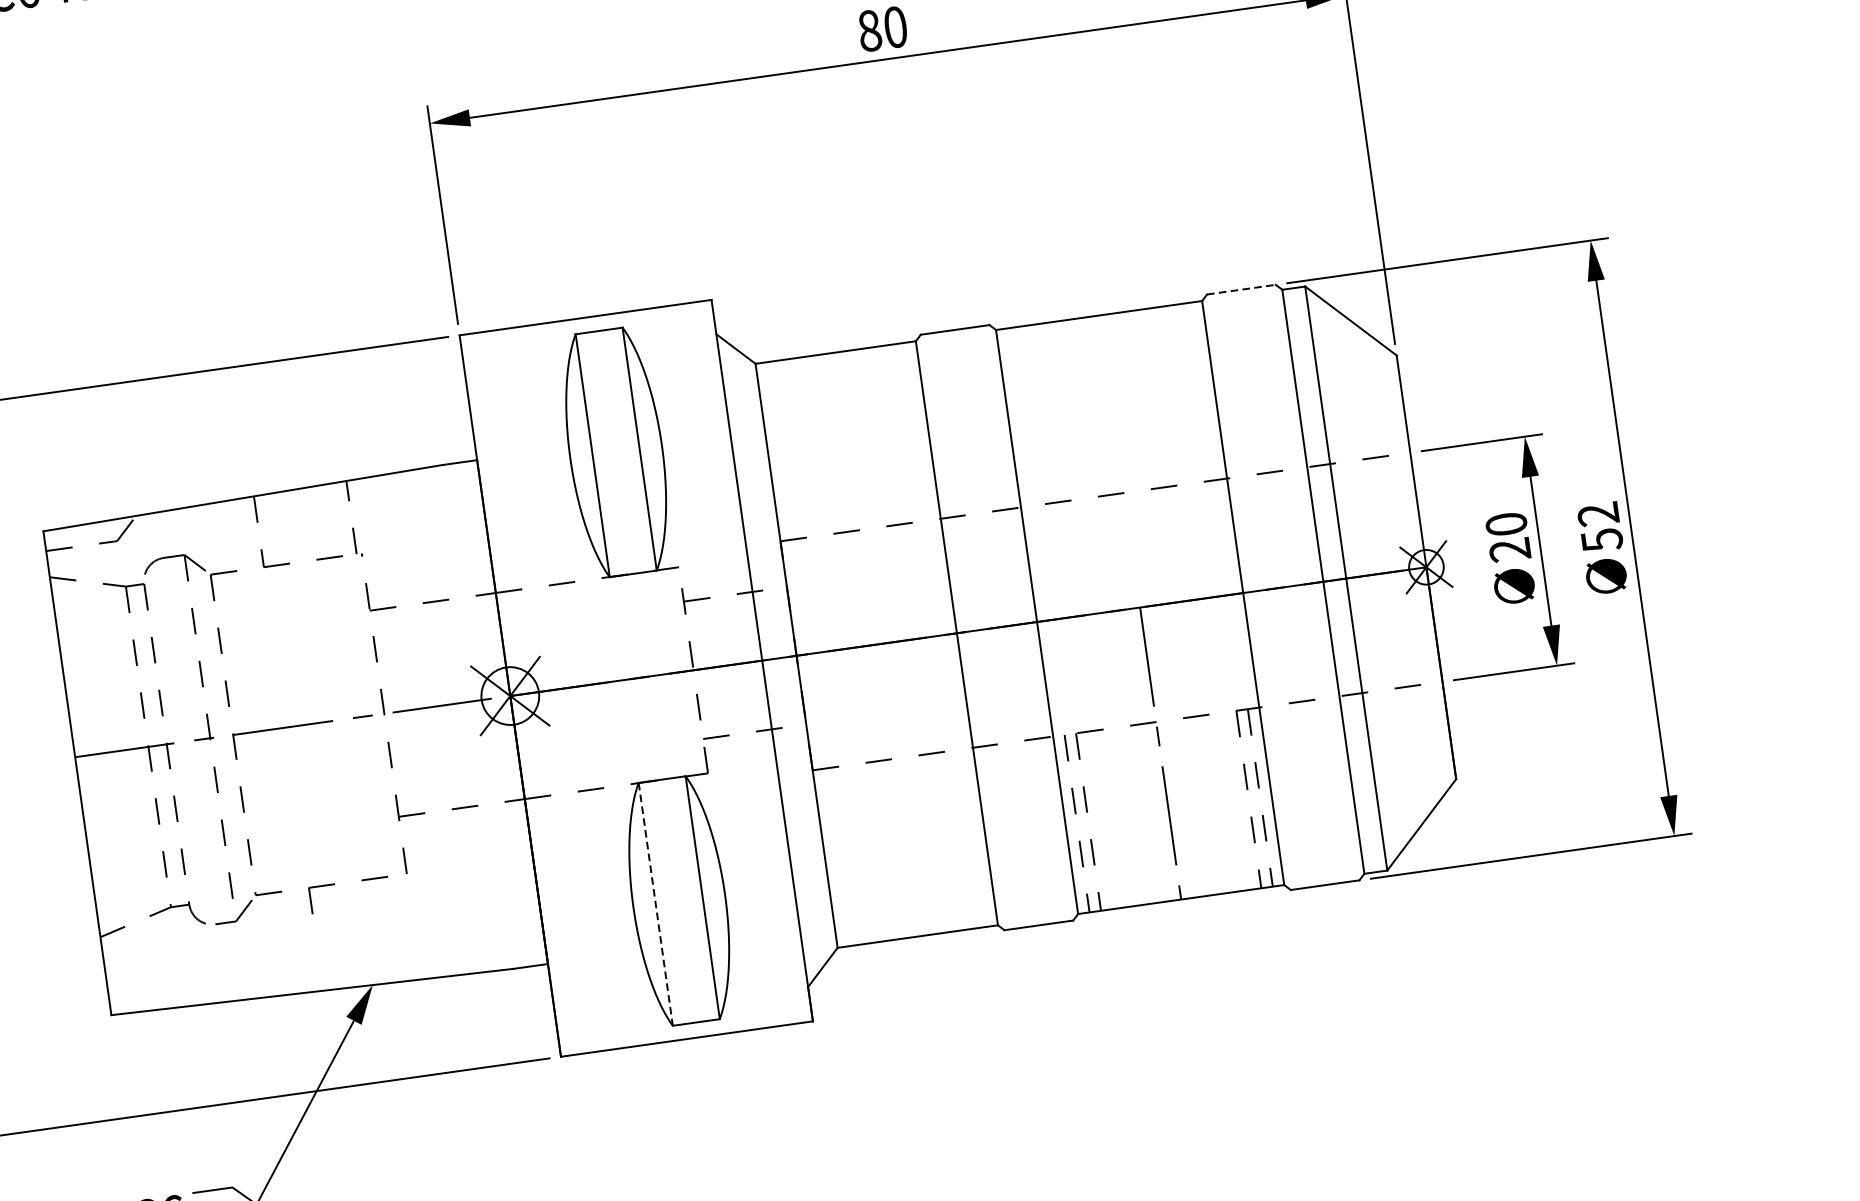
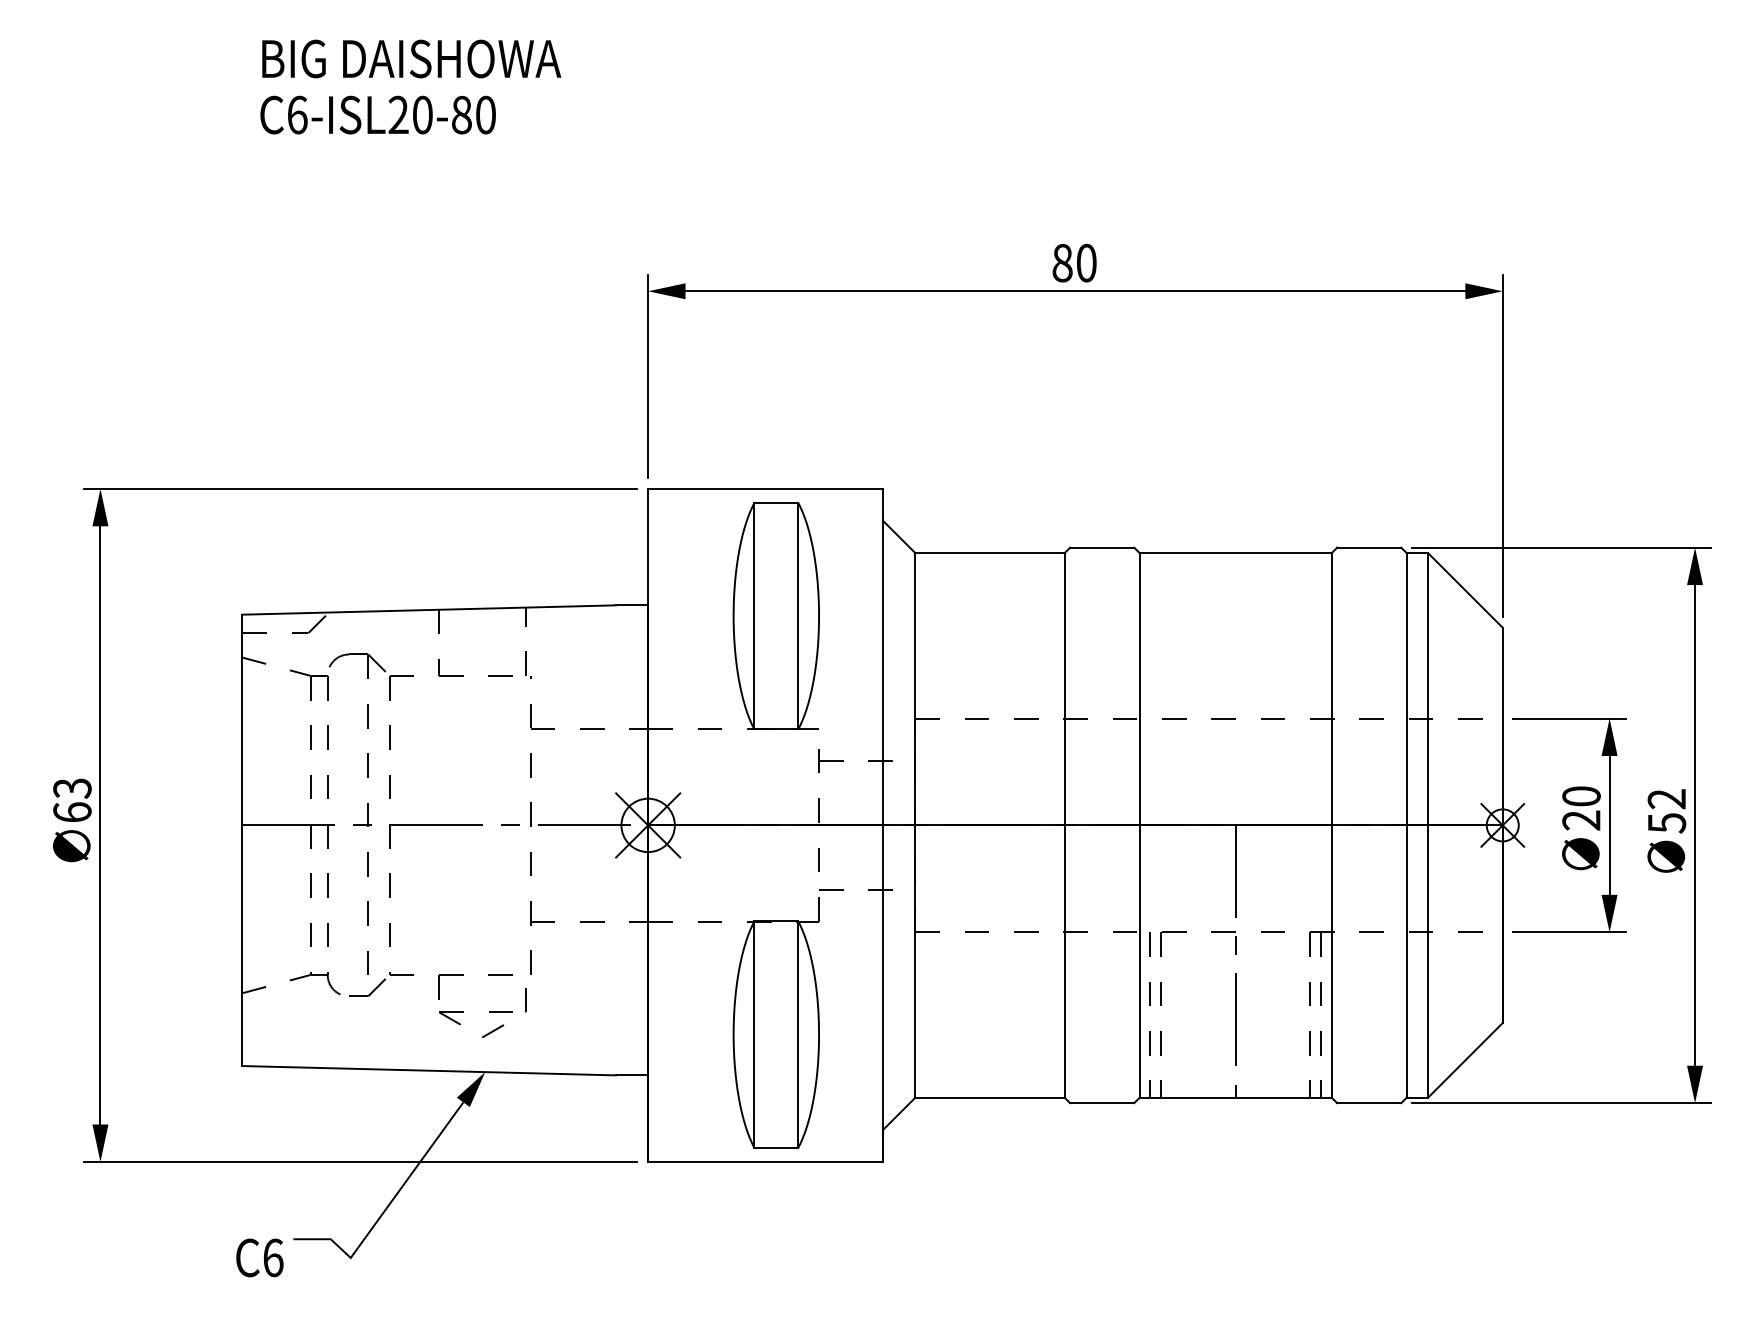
line: (1241, 289) -> (1369, 547), dashed -> solid
line: (655, 905) -> (754, 1035), dashed -> solid
part: (368, 920) -> (489, 1012), added

